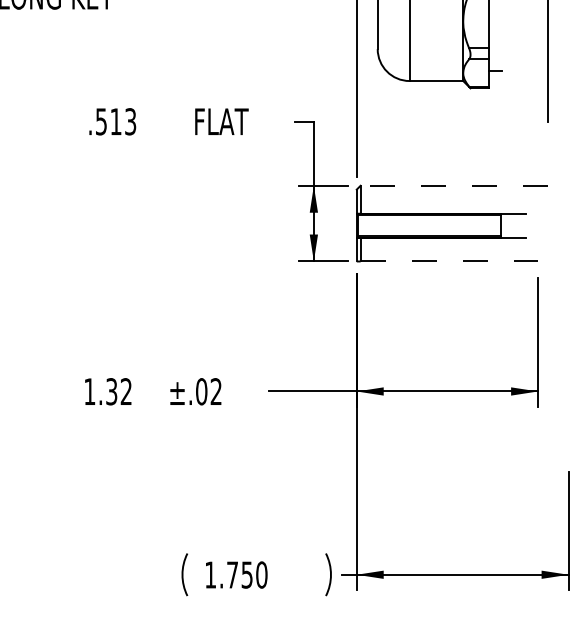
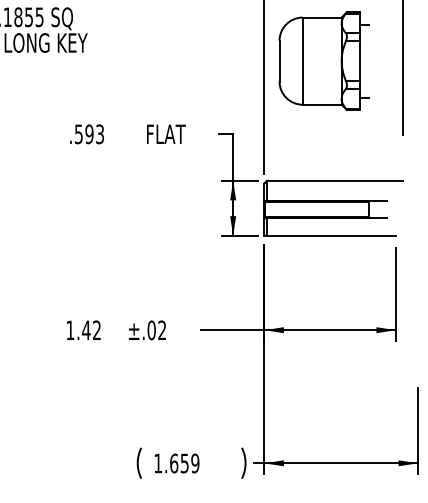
text: (116, 122) -> (89, 134), .513 -> .593
line: (453, 185) -> (334, 180), dashed -> solid
line: (450, 261) -> (332, 235), dashed -> solid
text: (111, 391) -> (86, 330), 1.32 -> 1.42
text: (246, 575) -> (184, 463), 1.750 -> 1.659

